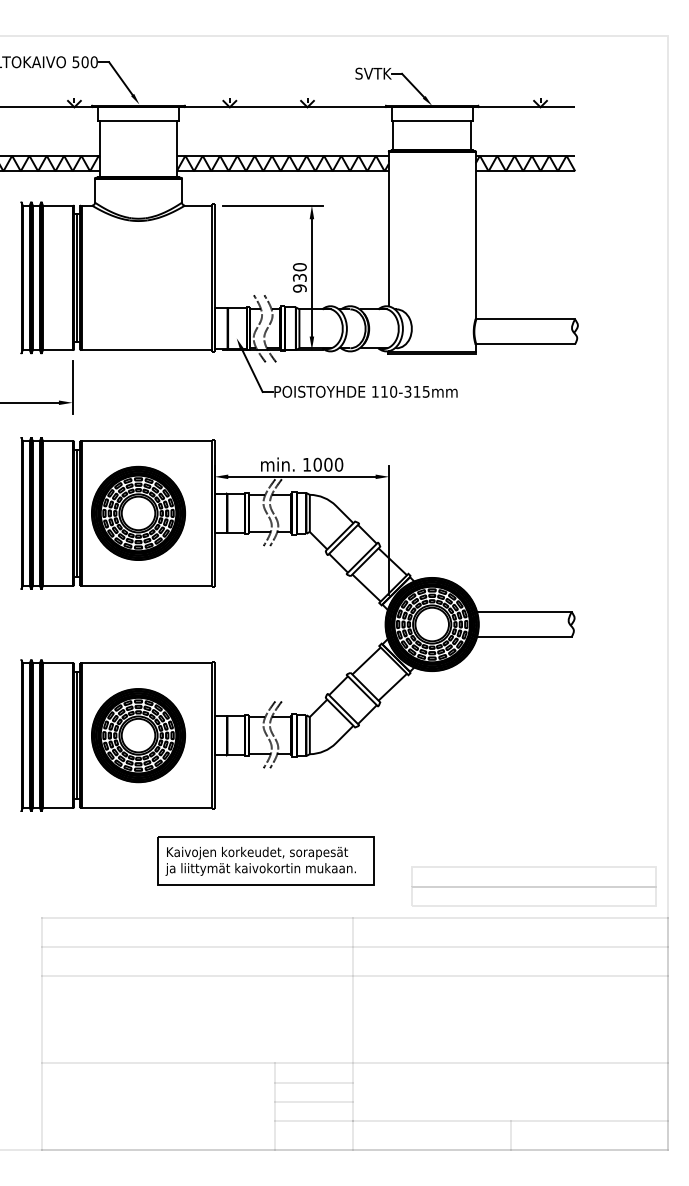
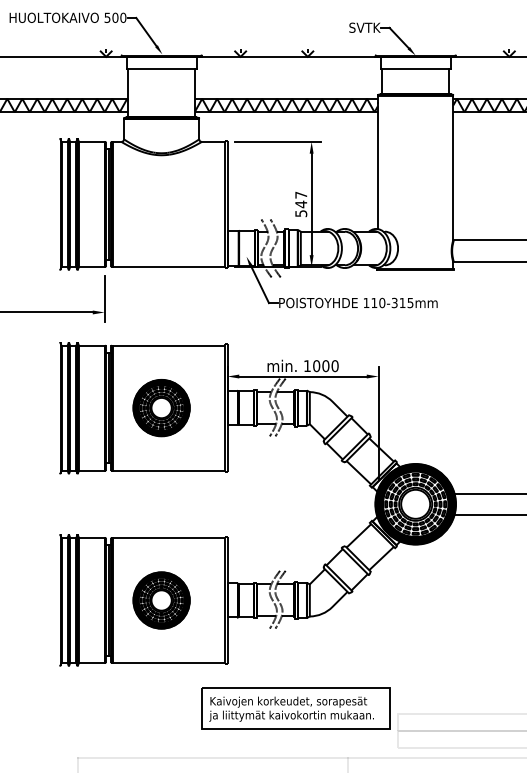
text: (299, 277) -> (300, 204), 930 -> 547
part: (138, 512) -> (161, 407), size x0.7
part: (138, 735) -> (161, 600), size x0.7
part: (265, 860) -> (295, 708), moved

